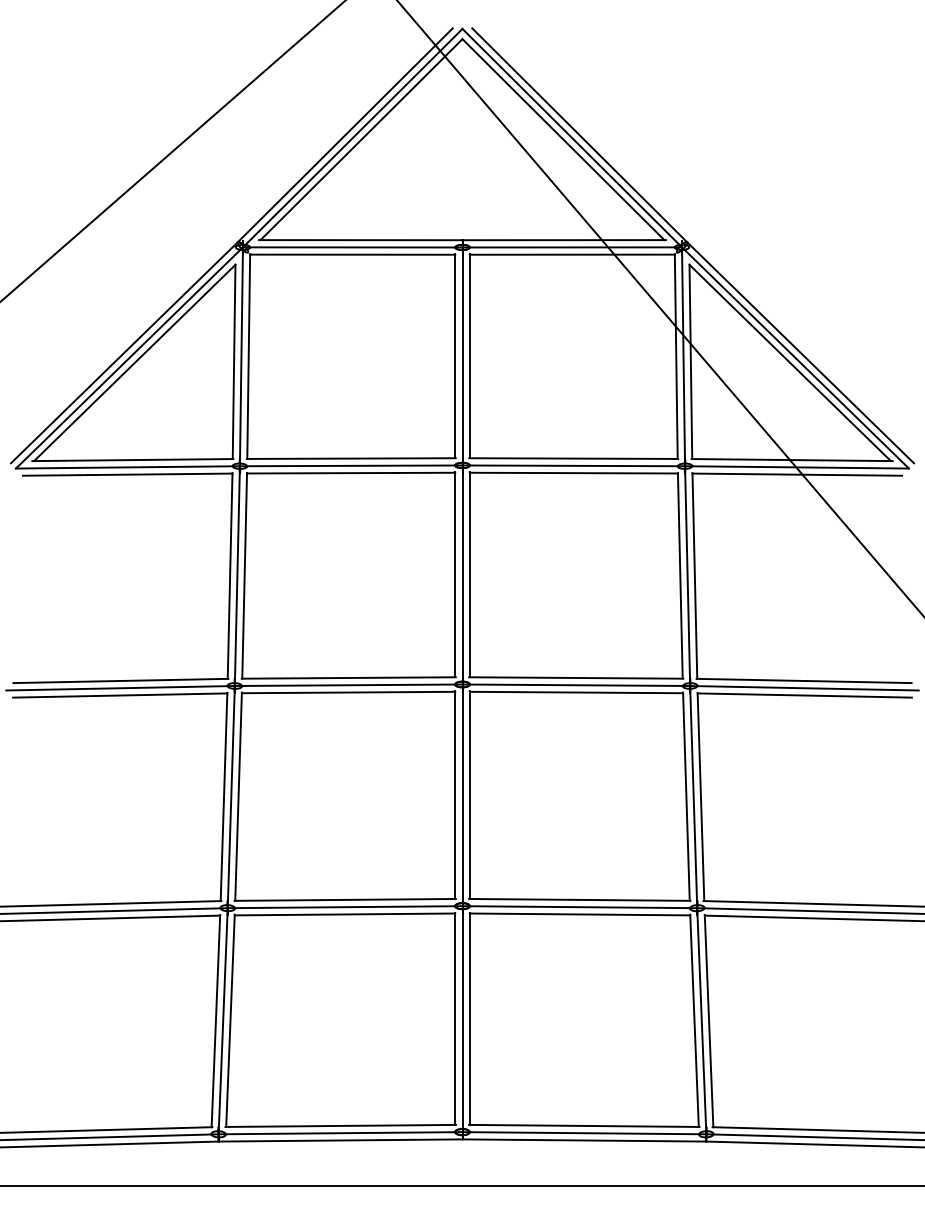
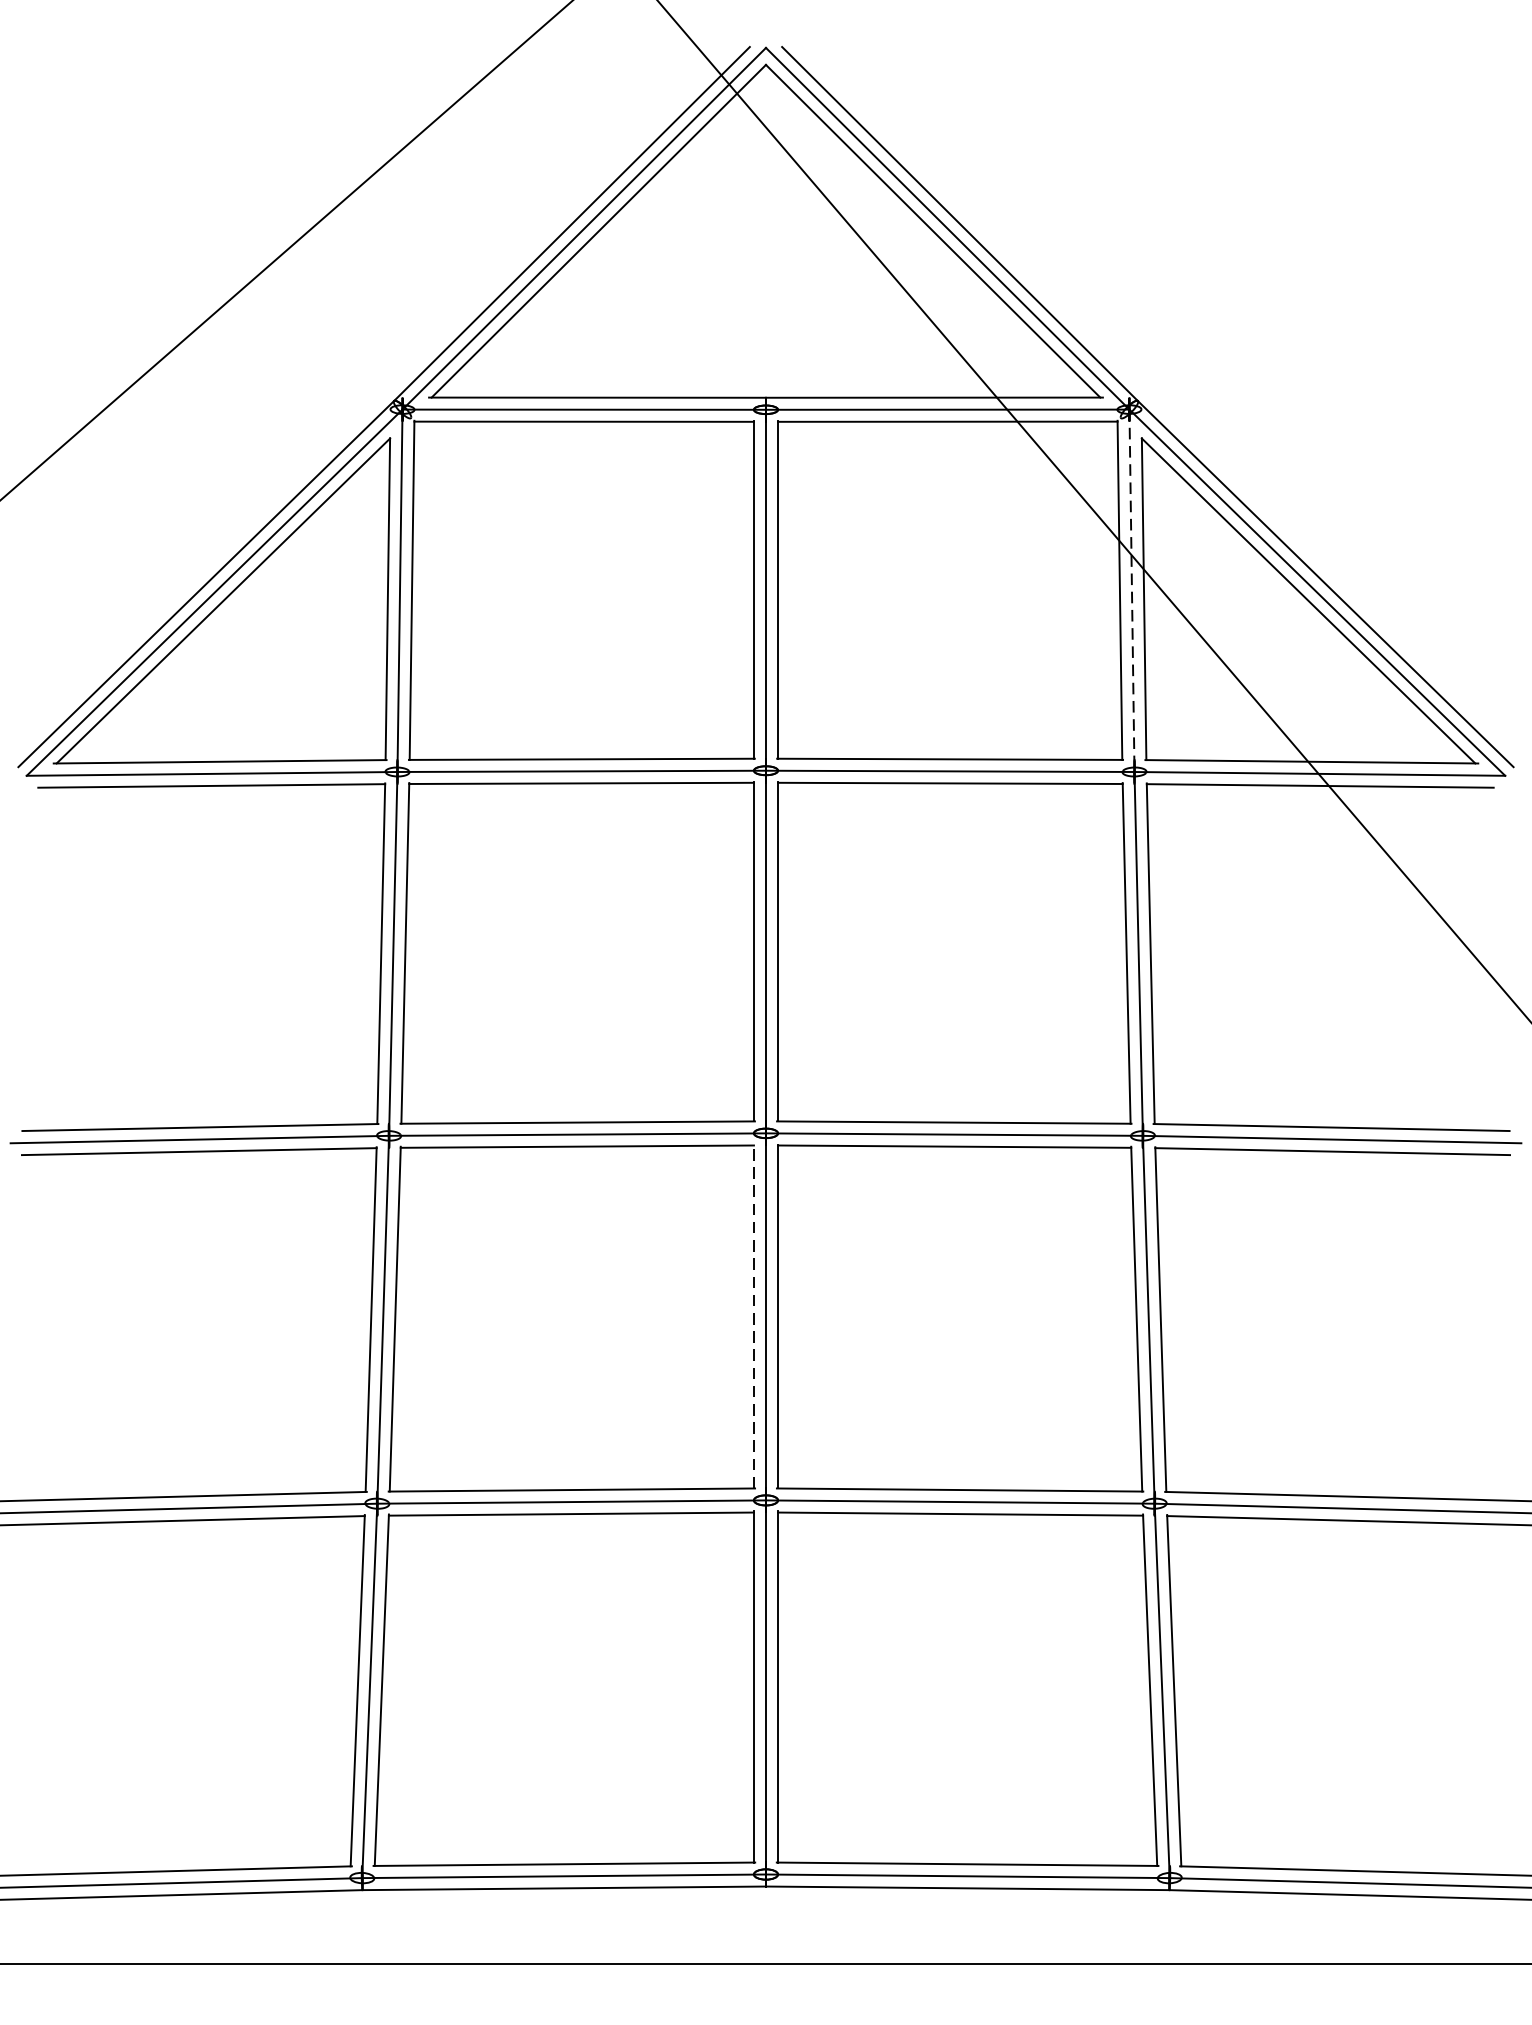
line: (683, 357) -> (1131, 591), solid -> dashed
line: (455, 795) -> (754, 1317), solid -> dashed

